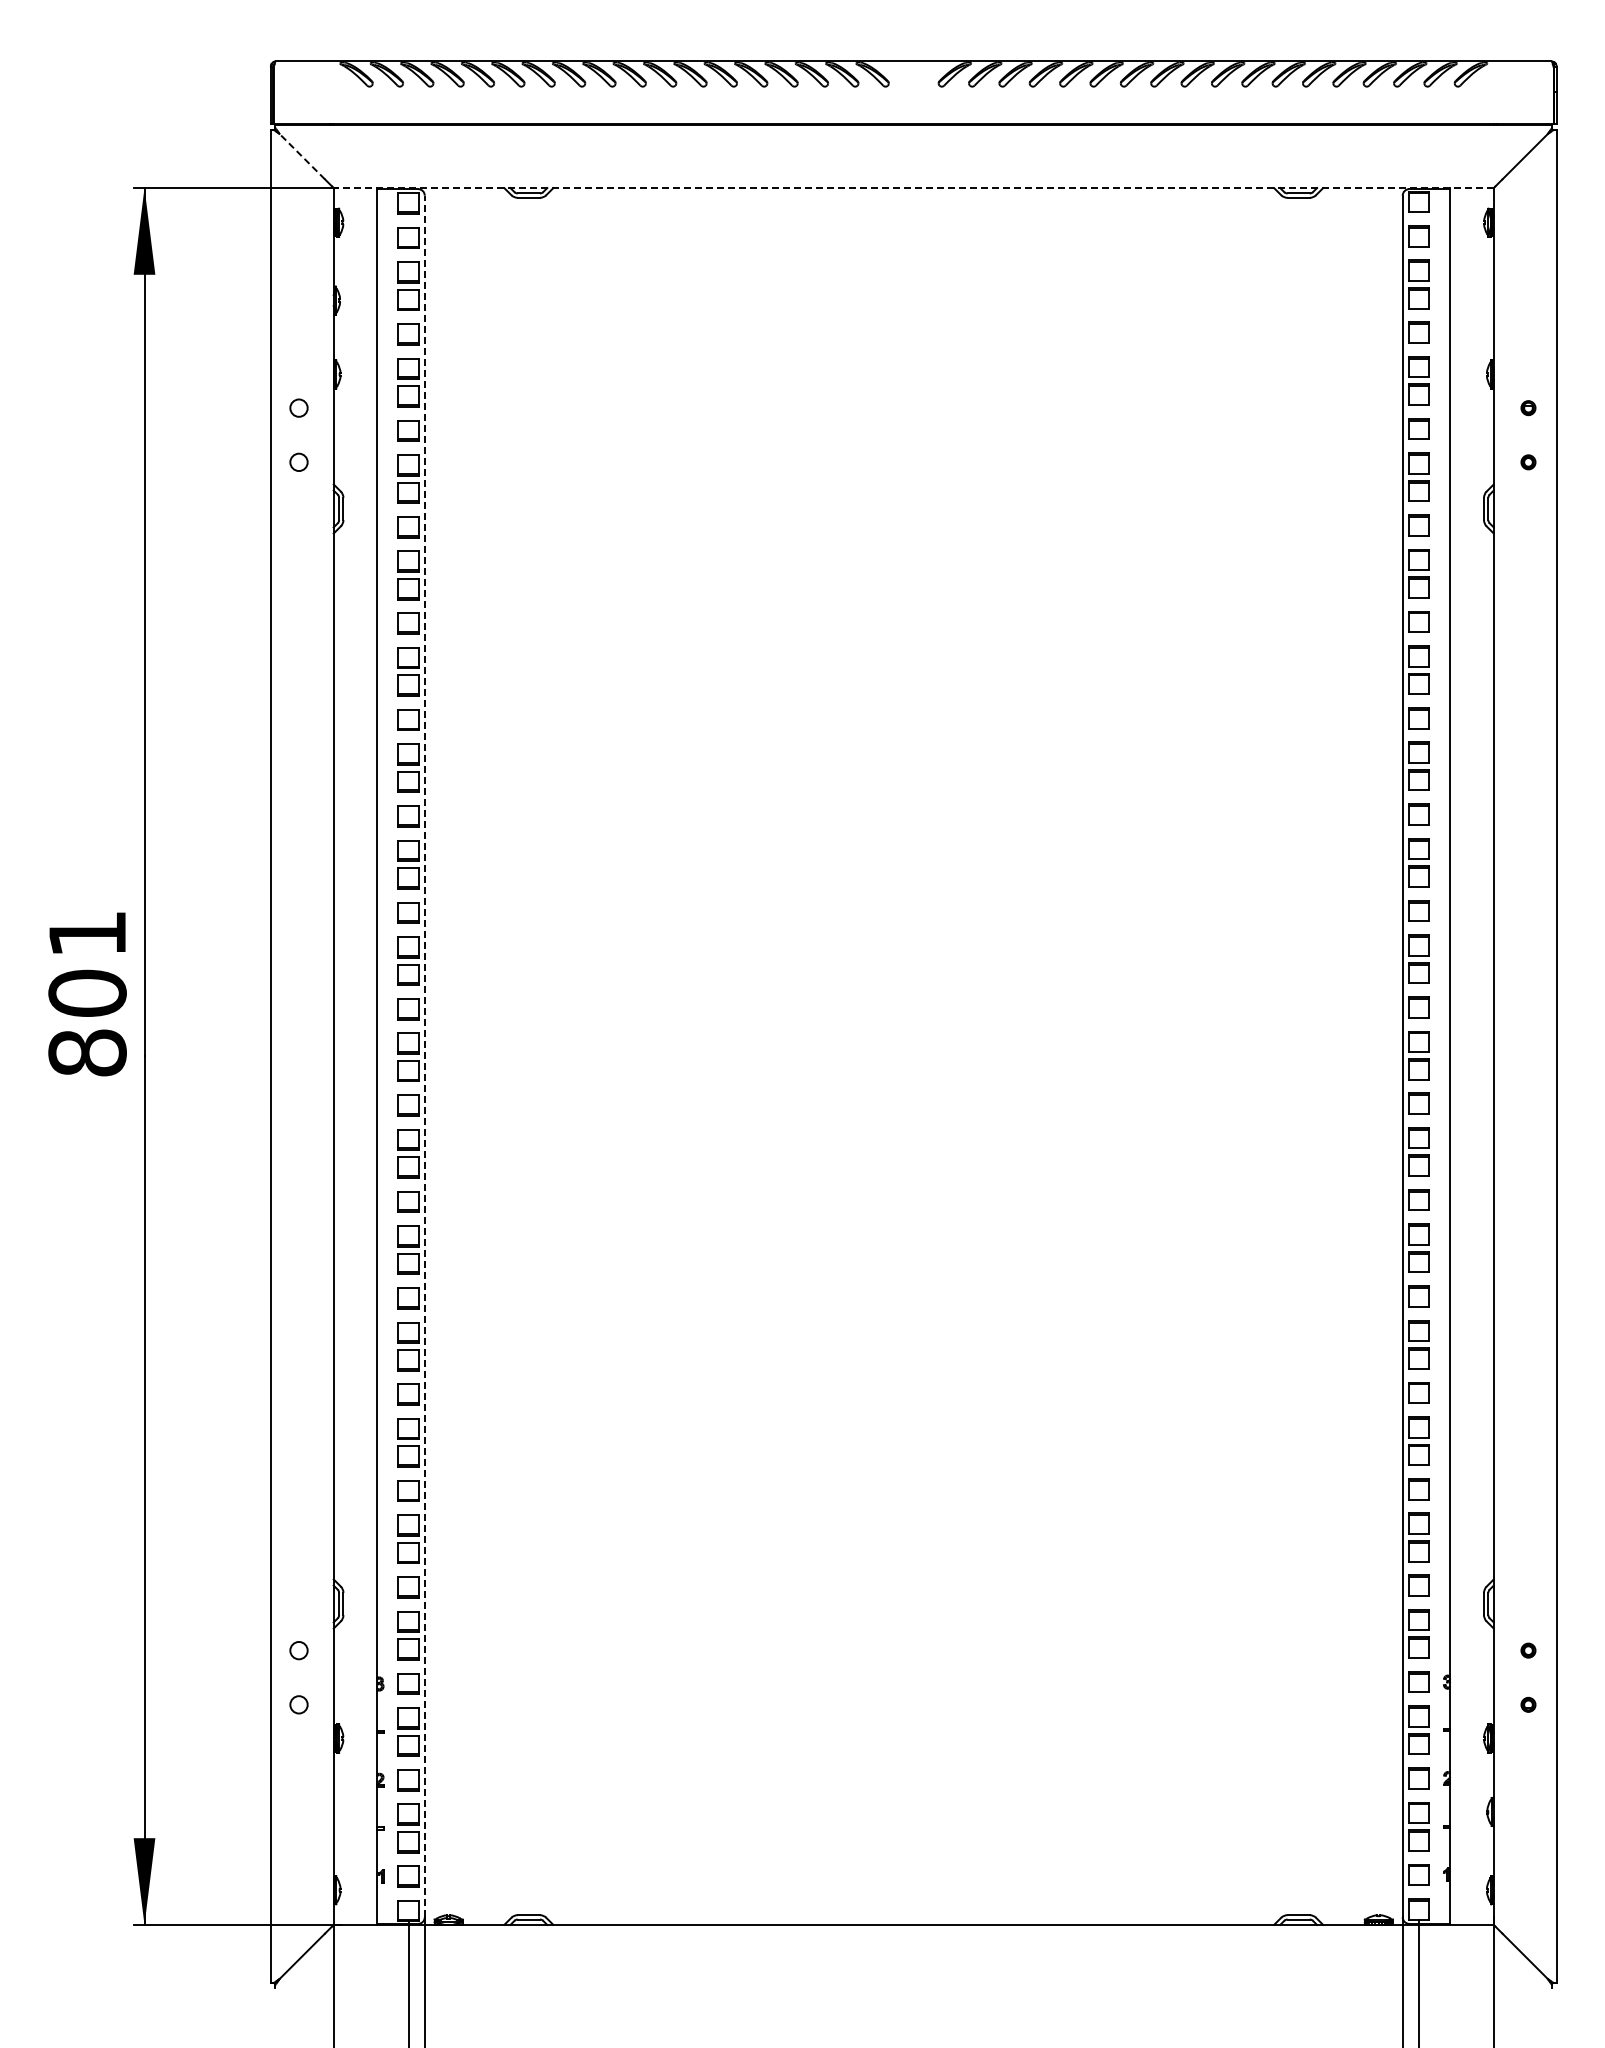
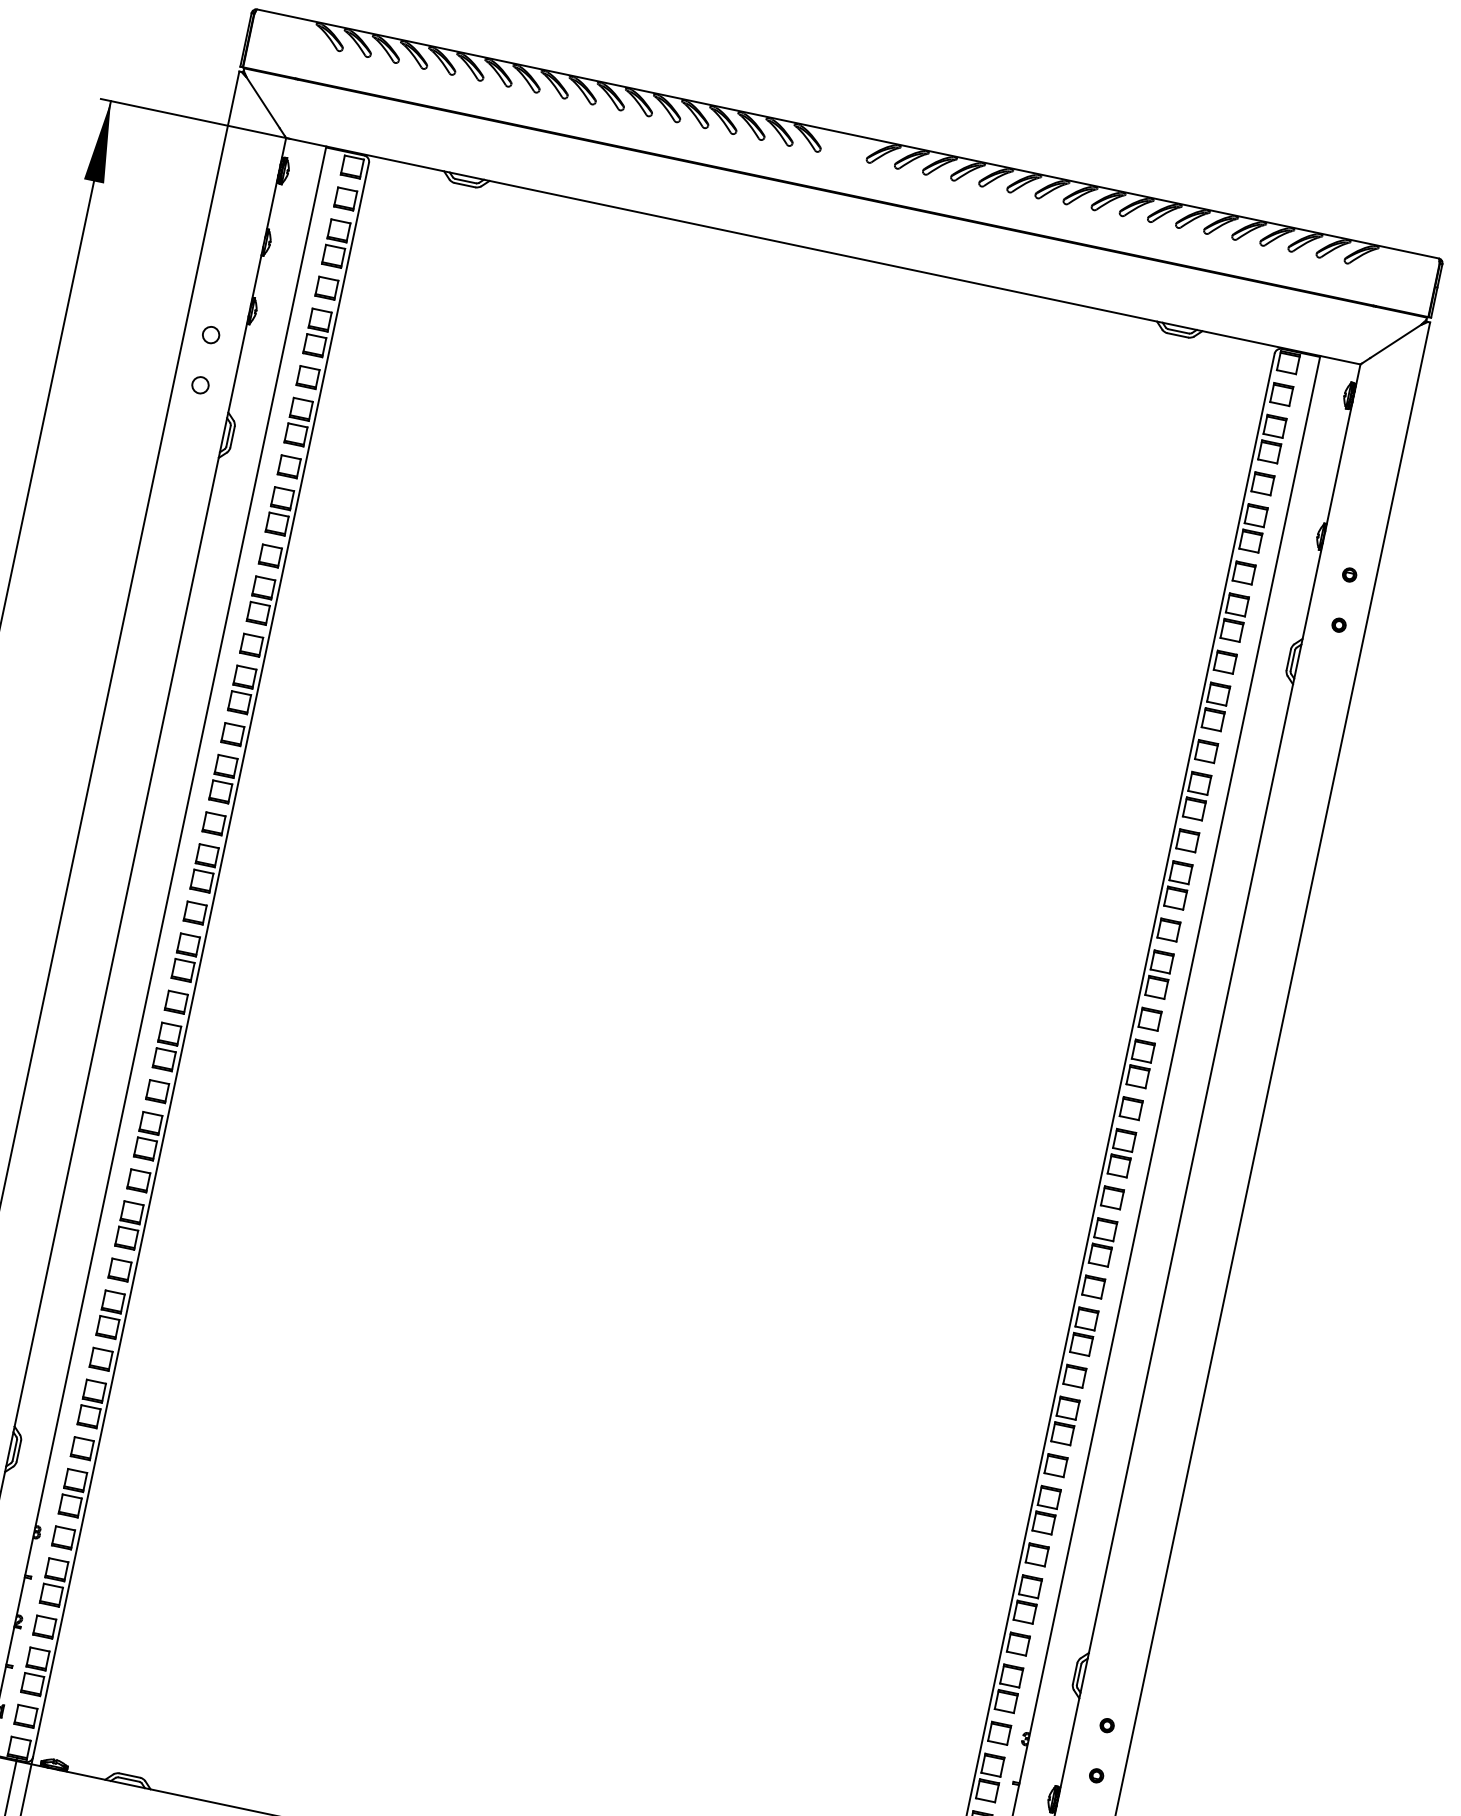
line: (301, 156) -> (262, 102), dashed -> solid
line: (913, 188) -> (823, 251), dashed -> solid
line: (424, 1056) -> (200, 959), dashed -> solid

